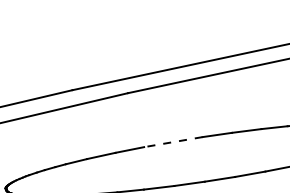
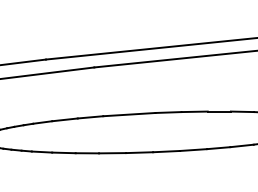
line: (172, 142) -> (128, 114), dashed -> solid

